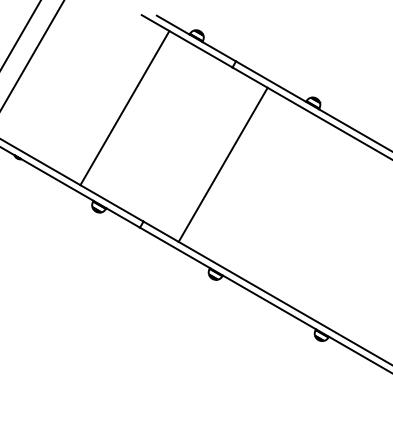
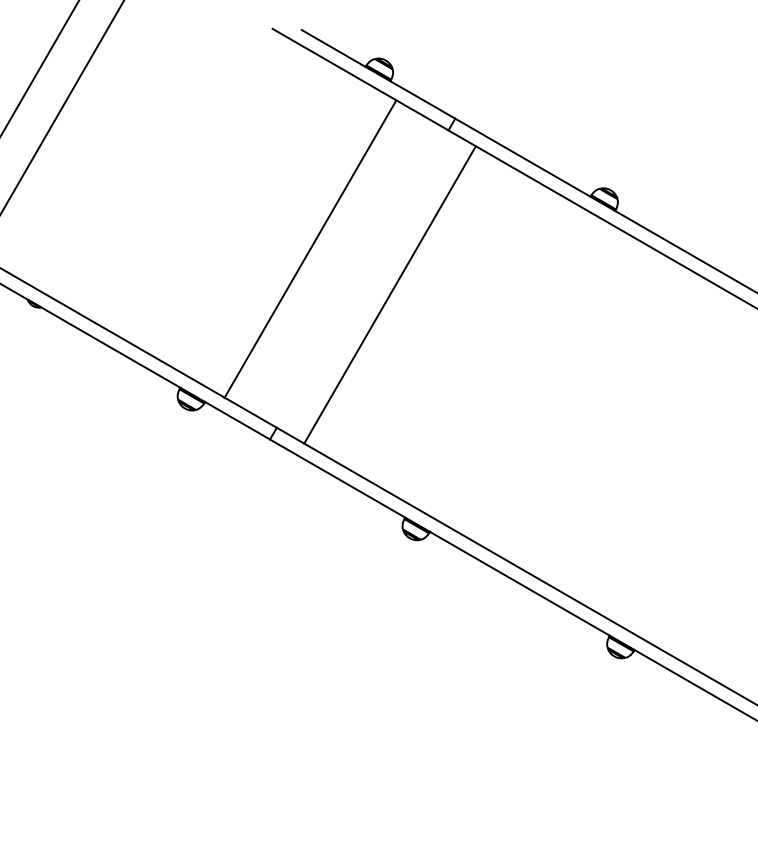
line: (124, 108) -> (309, 250), moved
line: (222, 164) -> (388, 294), moved

